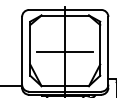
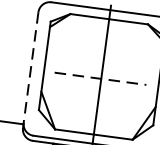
line: (22, 52) -> (31, 70), solid -> dashed
line: (65, 52) -> (101, 79), solid -> dashed

